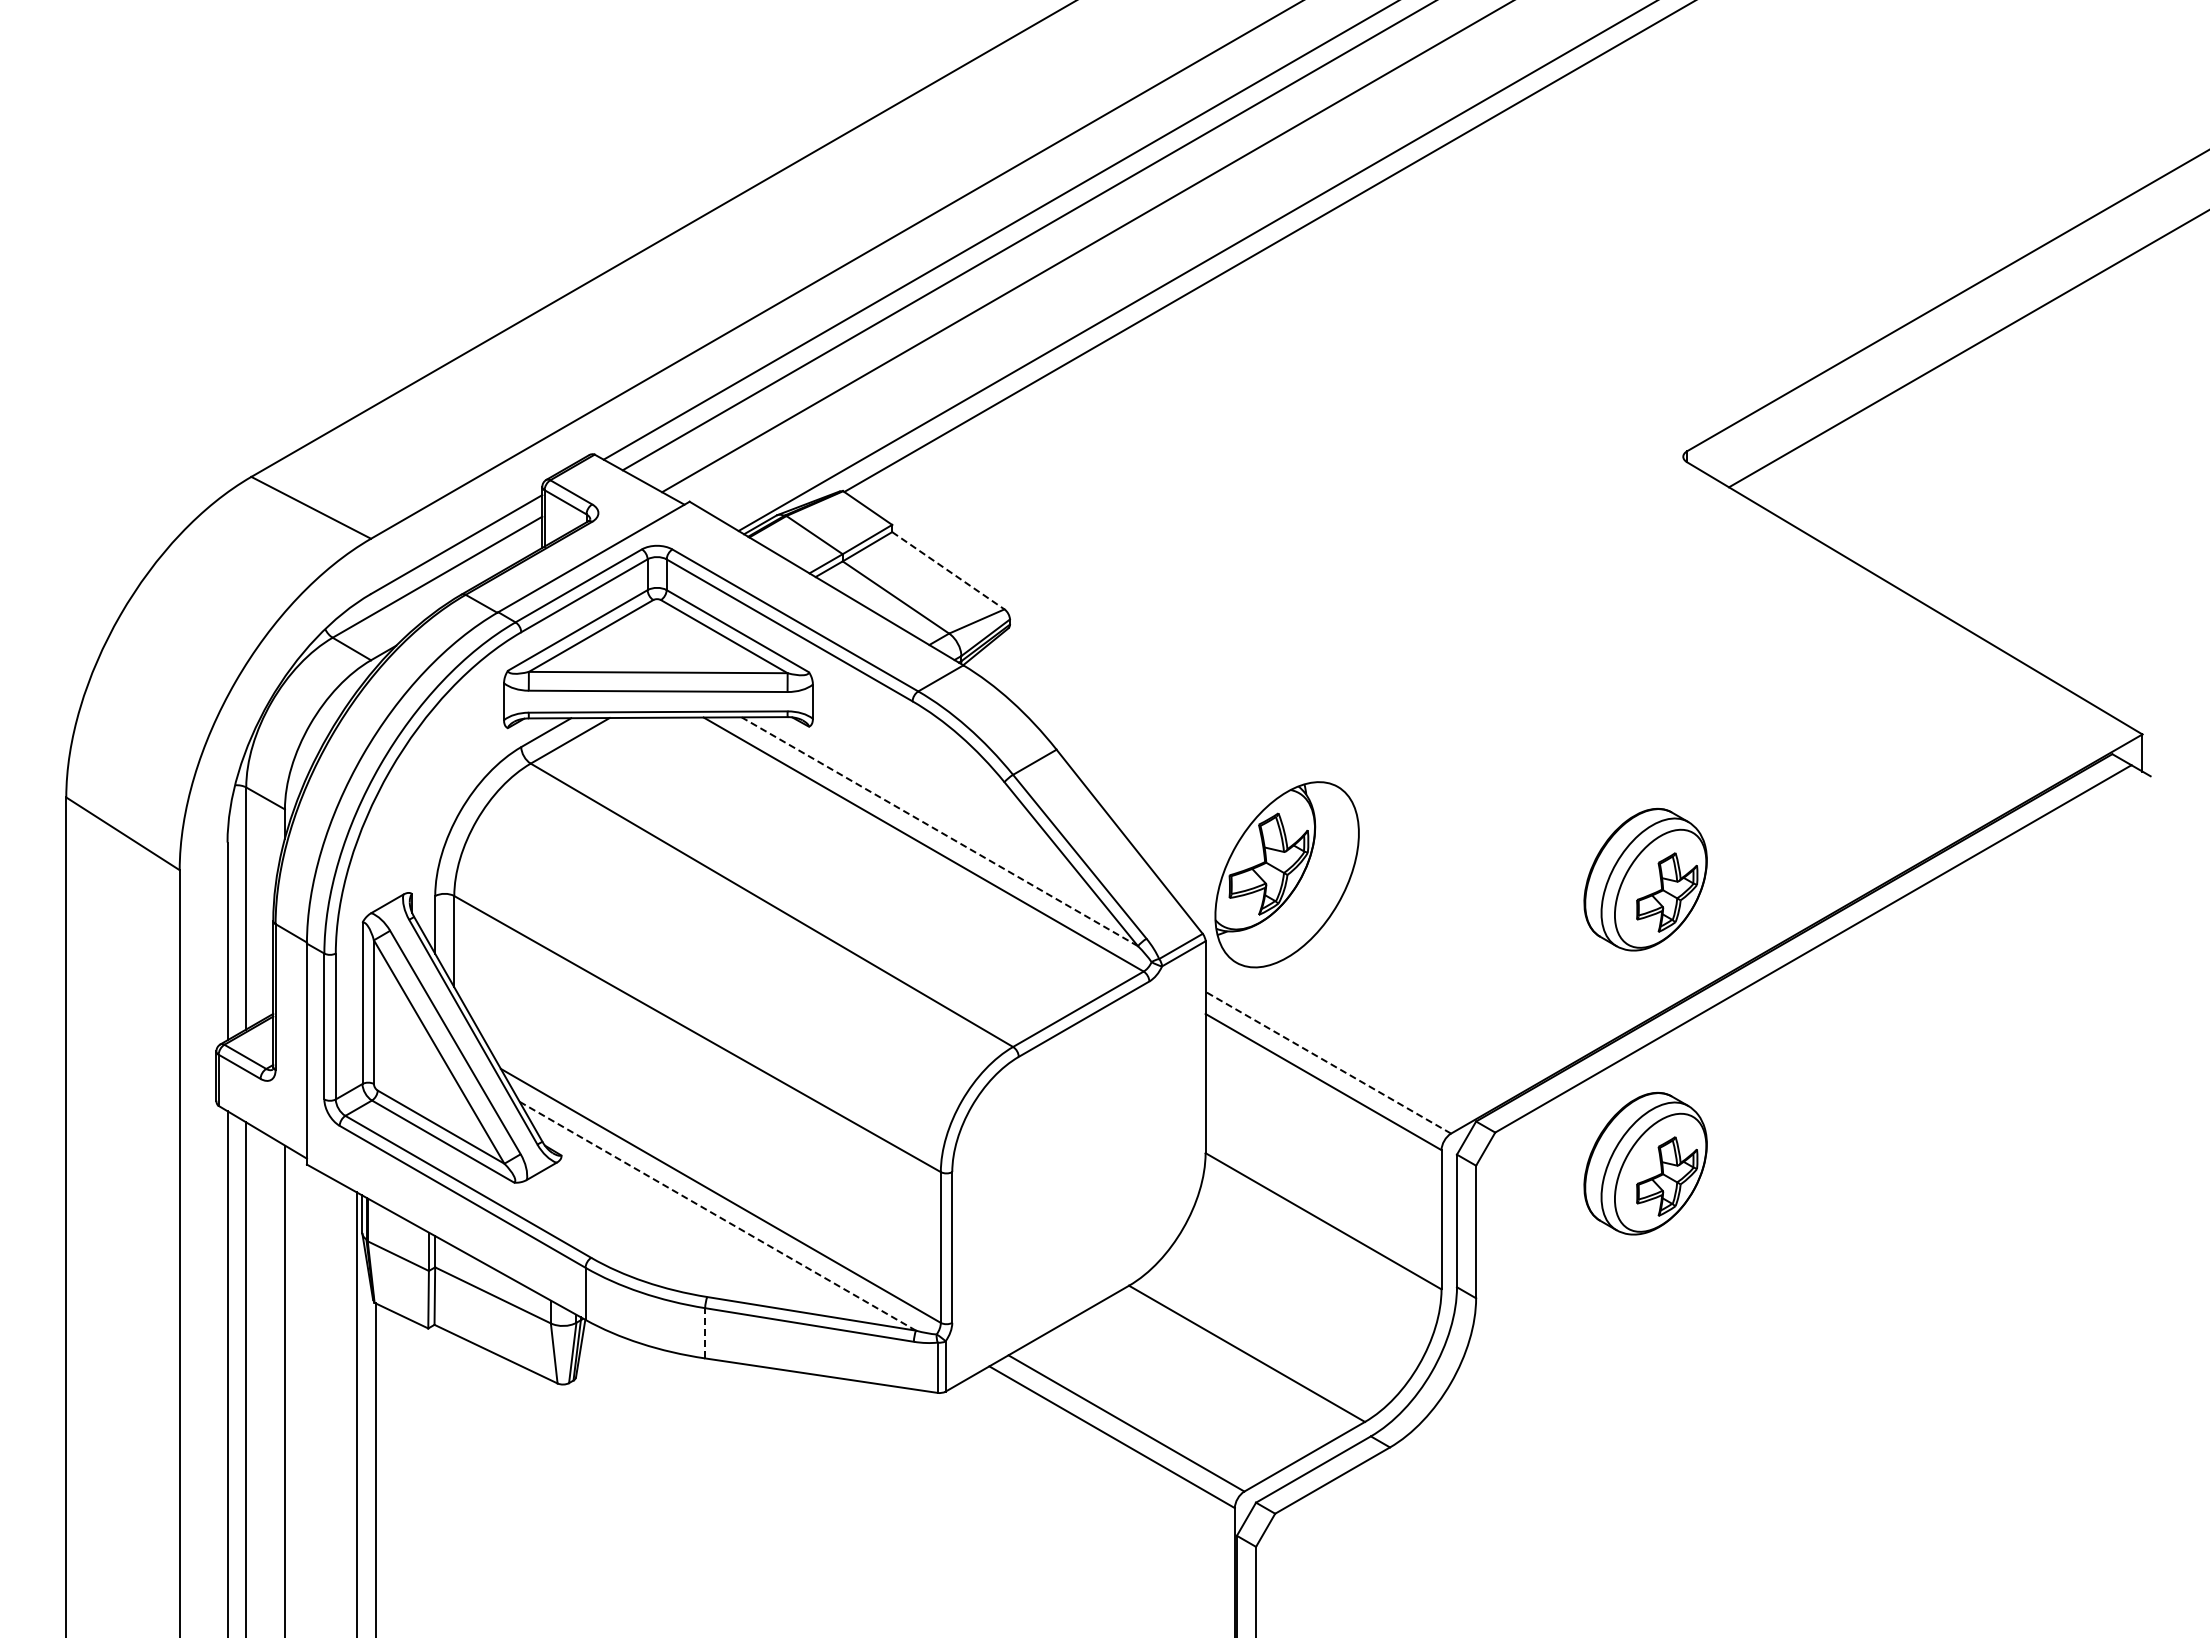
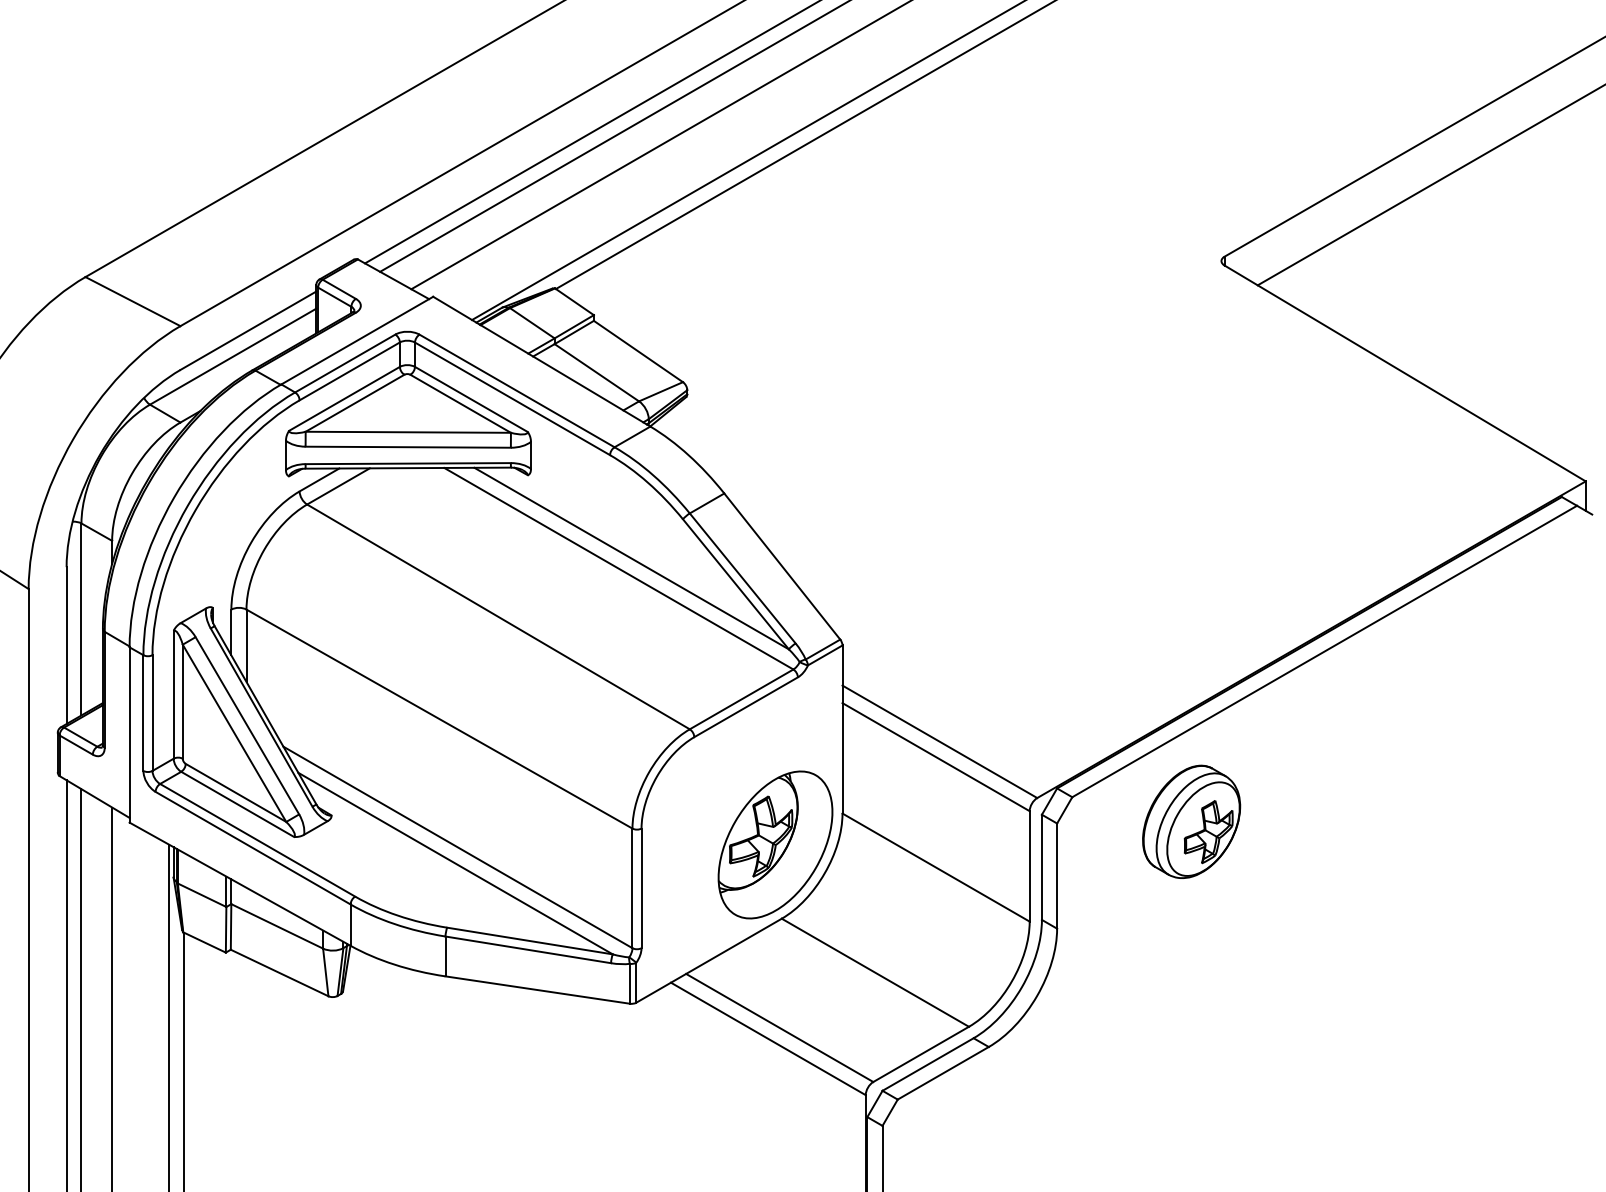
line: (948, 571) -> (638, 352), dashed -> solid
line: (939, 831) -> (631, 558), dashed -> solid
part: (1286, 874) -> (775, 844), moved
part: (1645, 879) -> (1191, 596), removed
line: (1328, 1062) -> (940, 741), dashed -> solid
line: (717, 1216) -> (455, 863), dashed -> solid
line: (705, 1332) -> (445, 955), dashed -> solid

